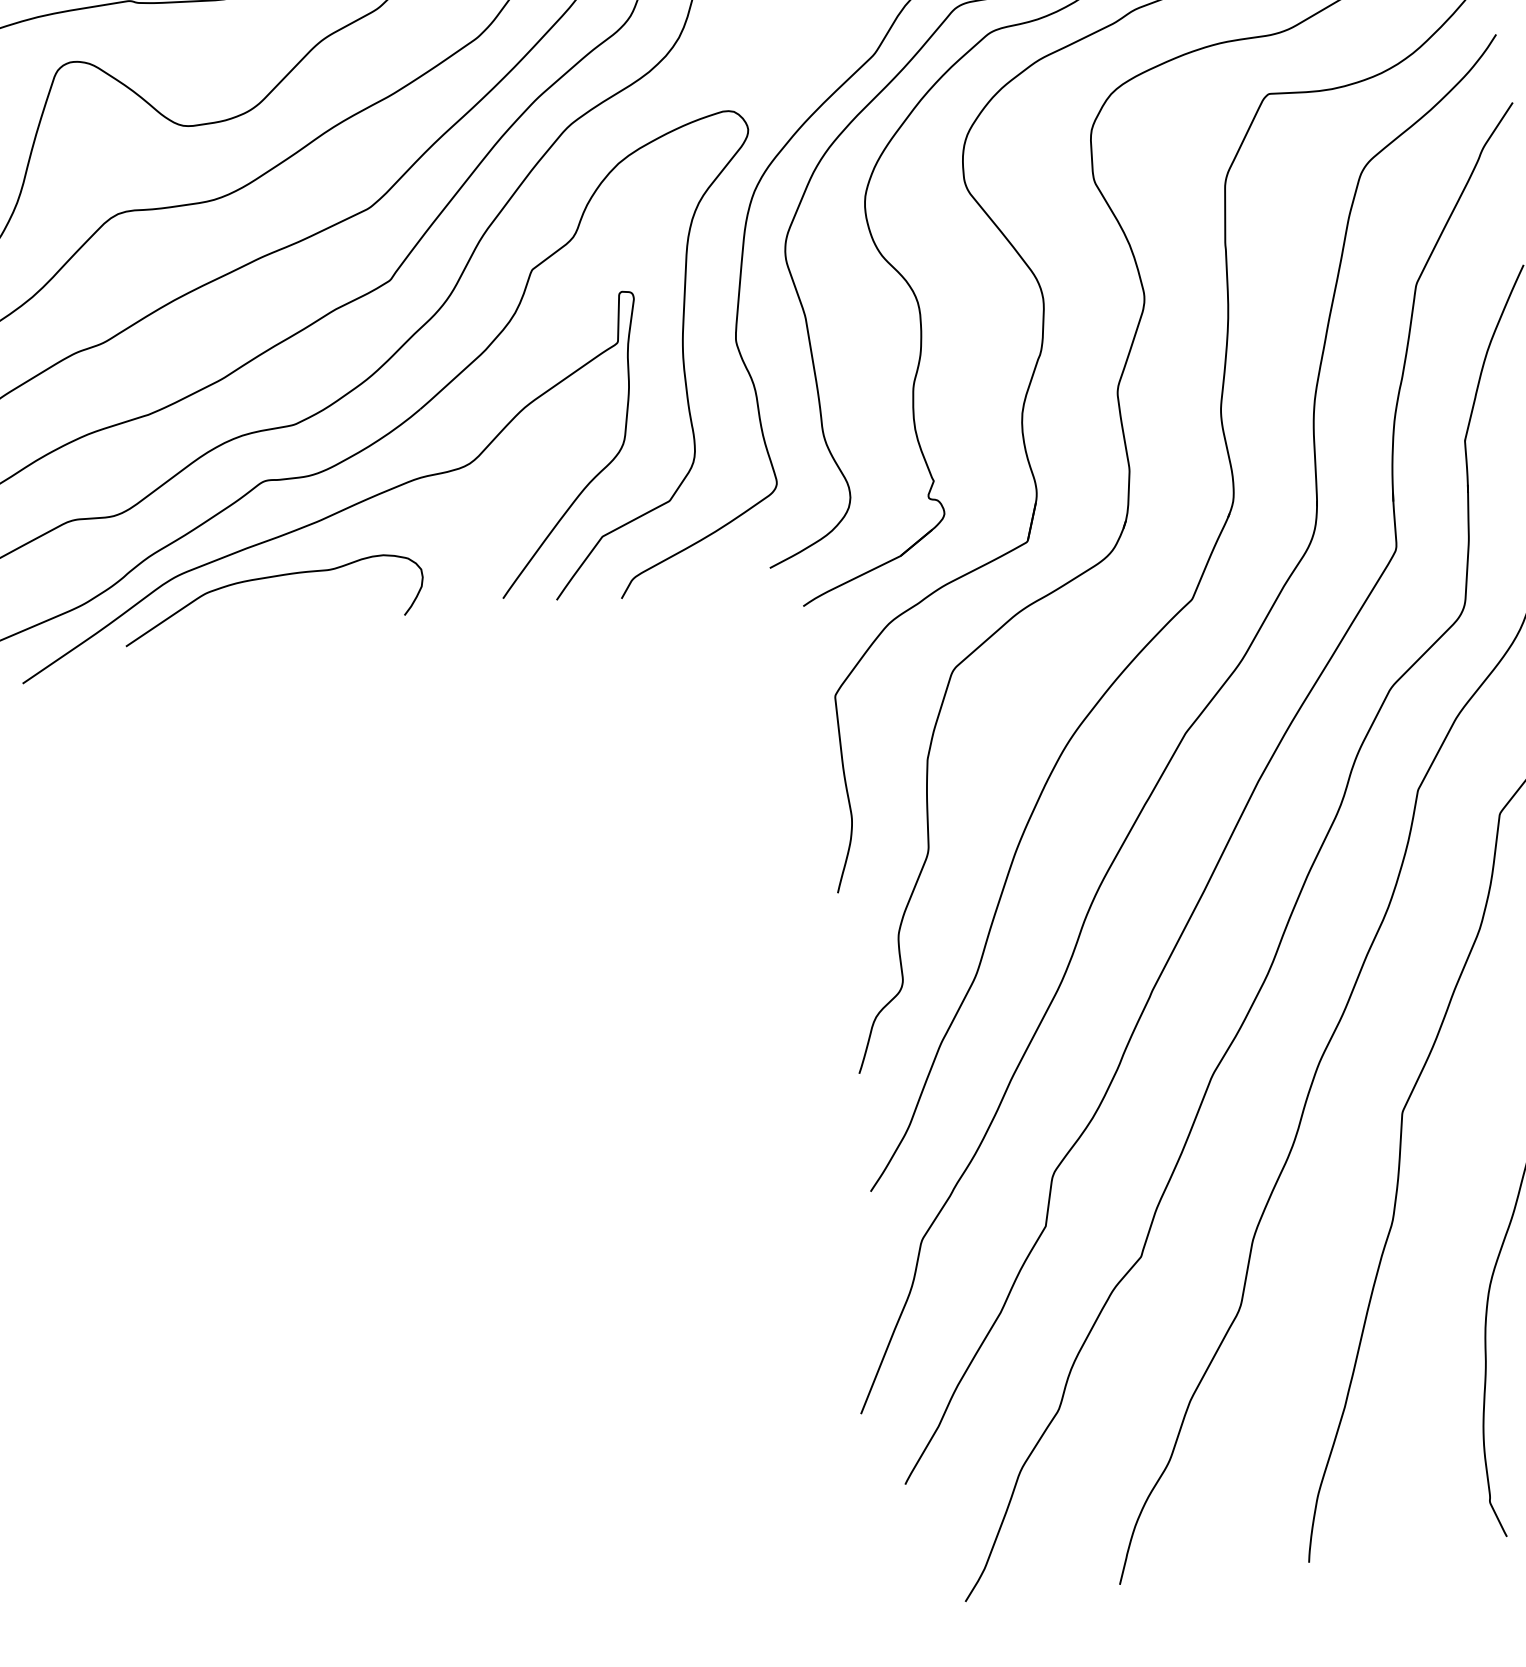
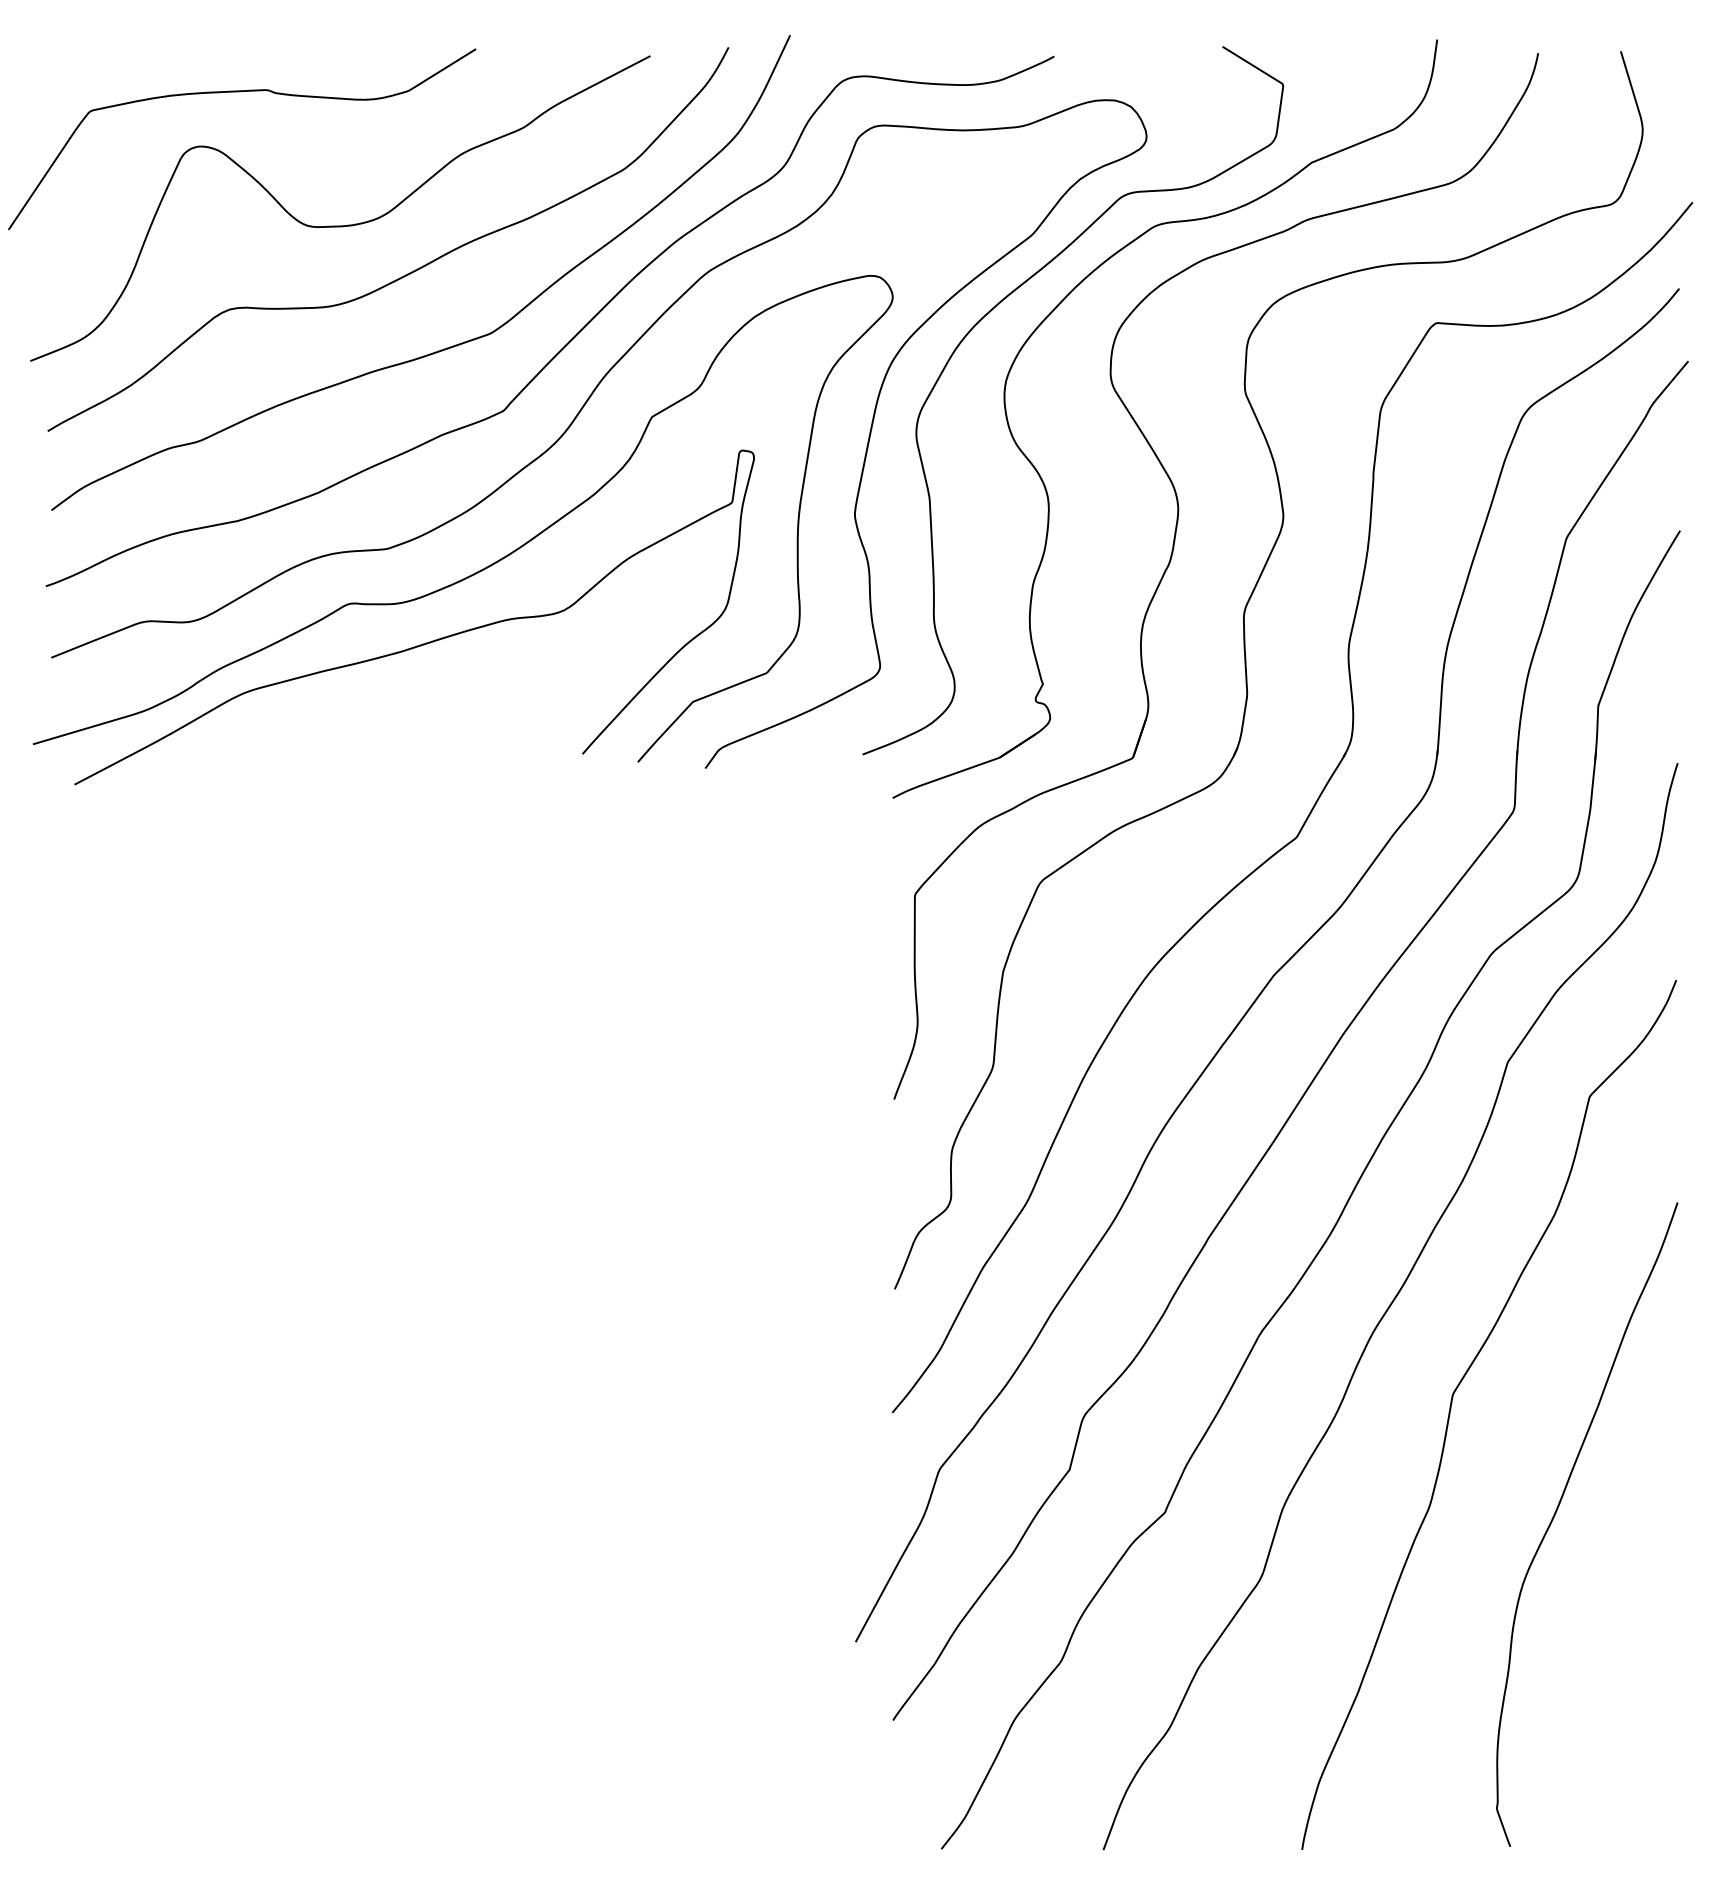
curve: (265, 579) -> (338, 705), removed

